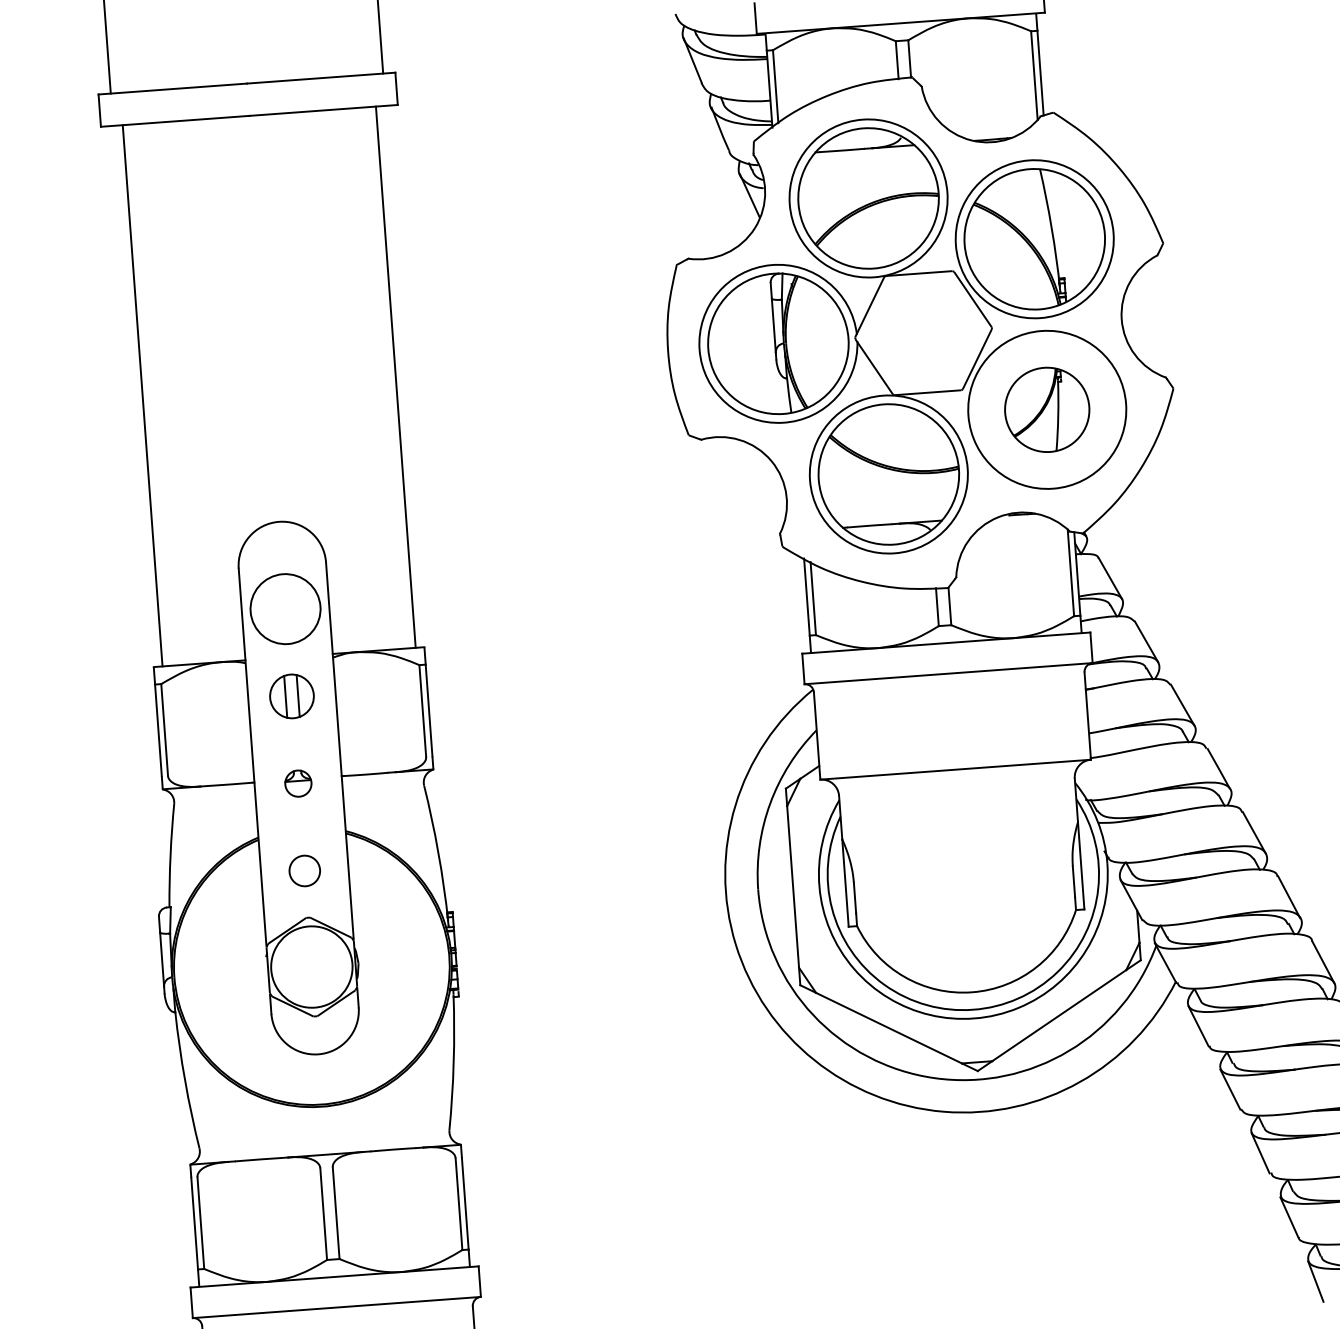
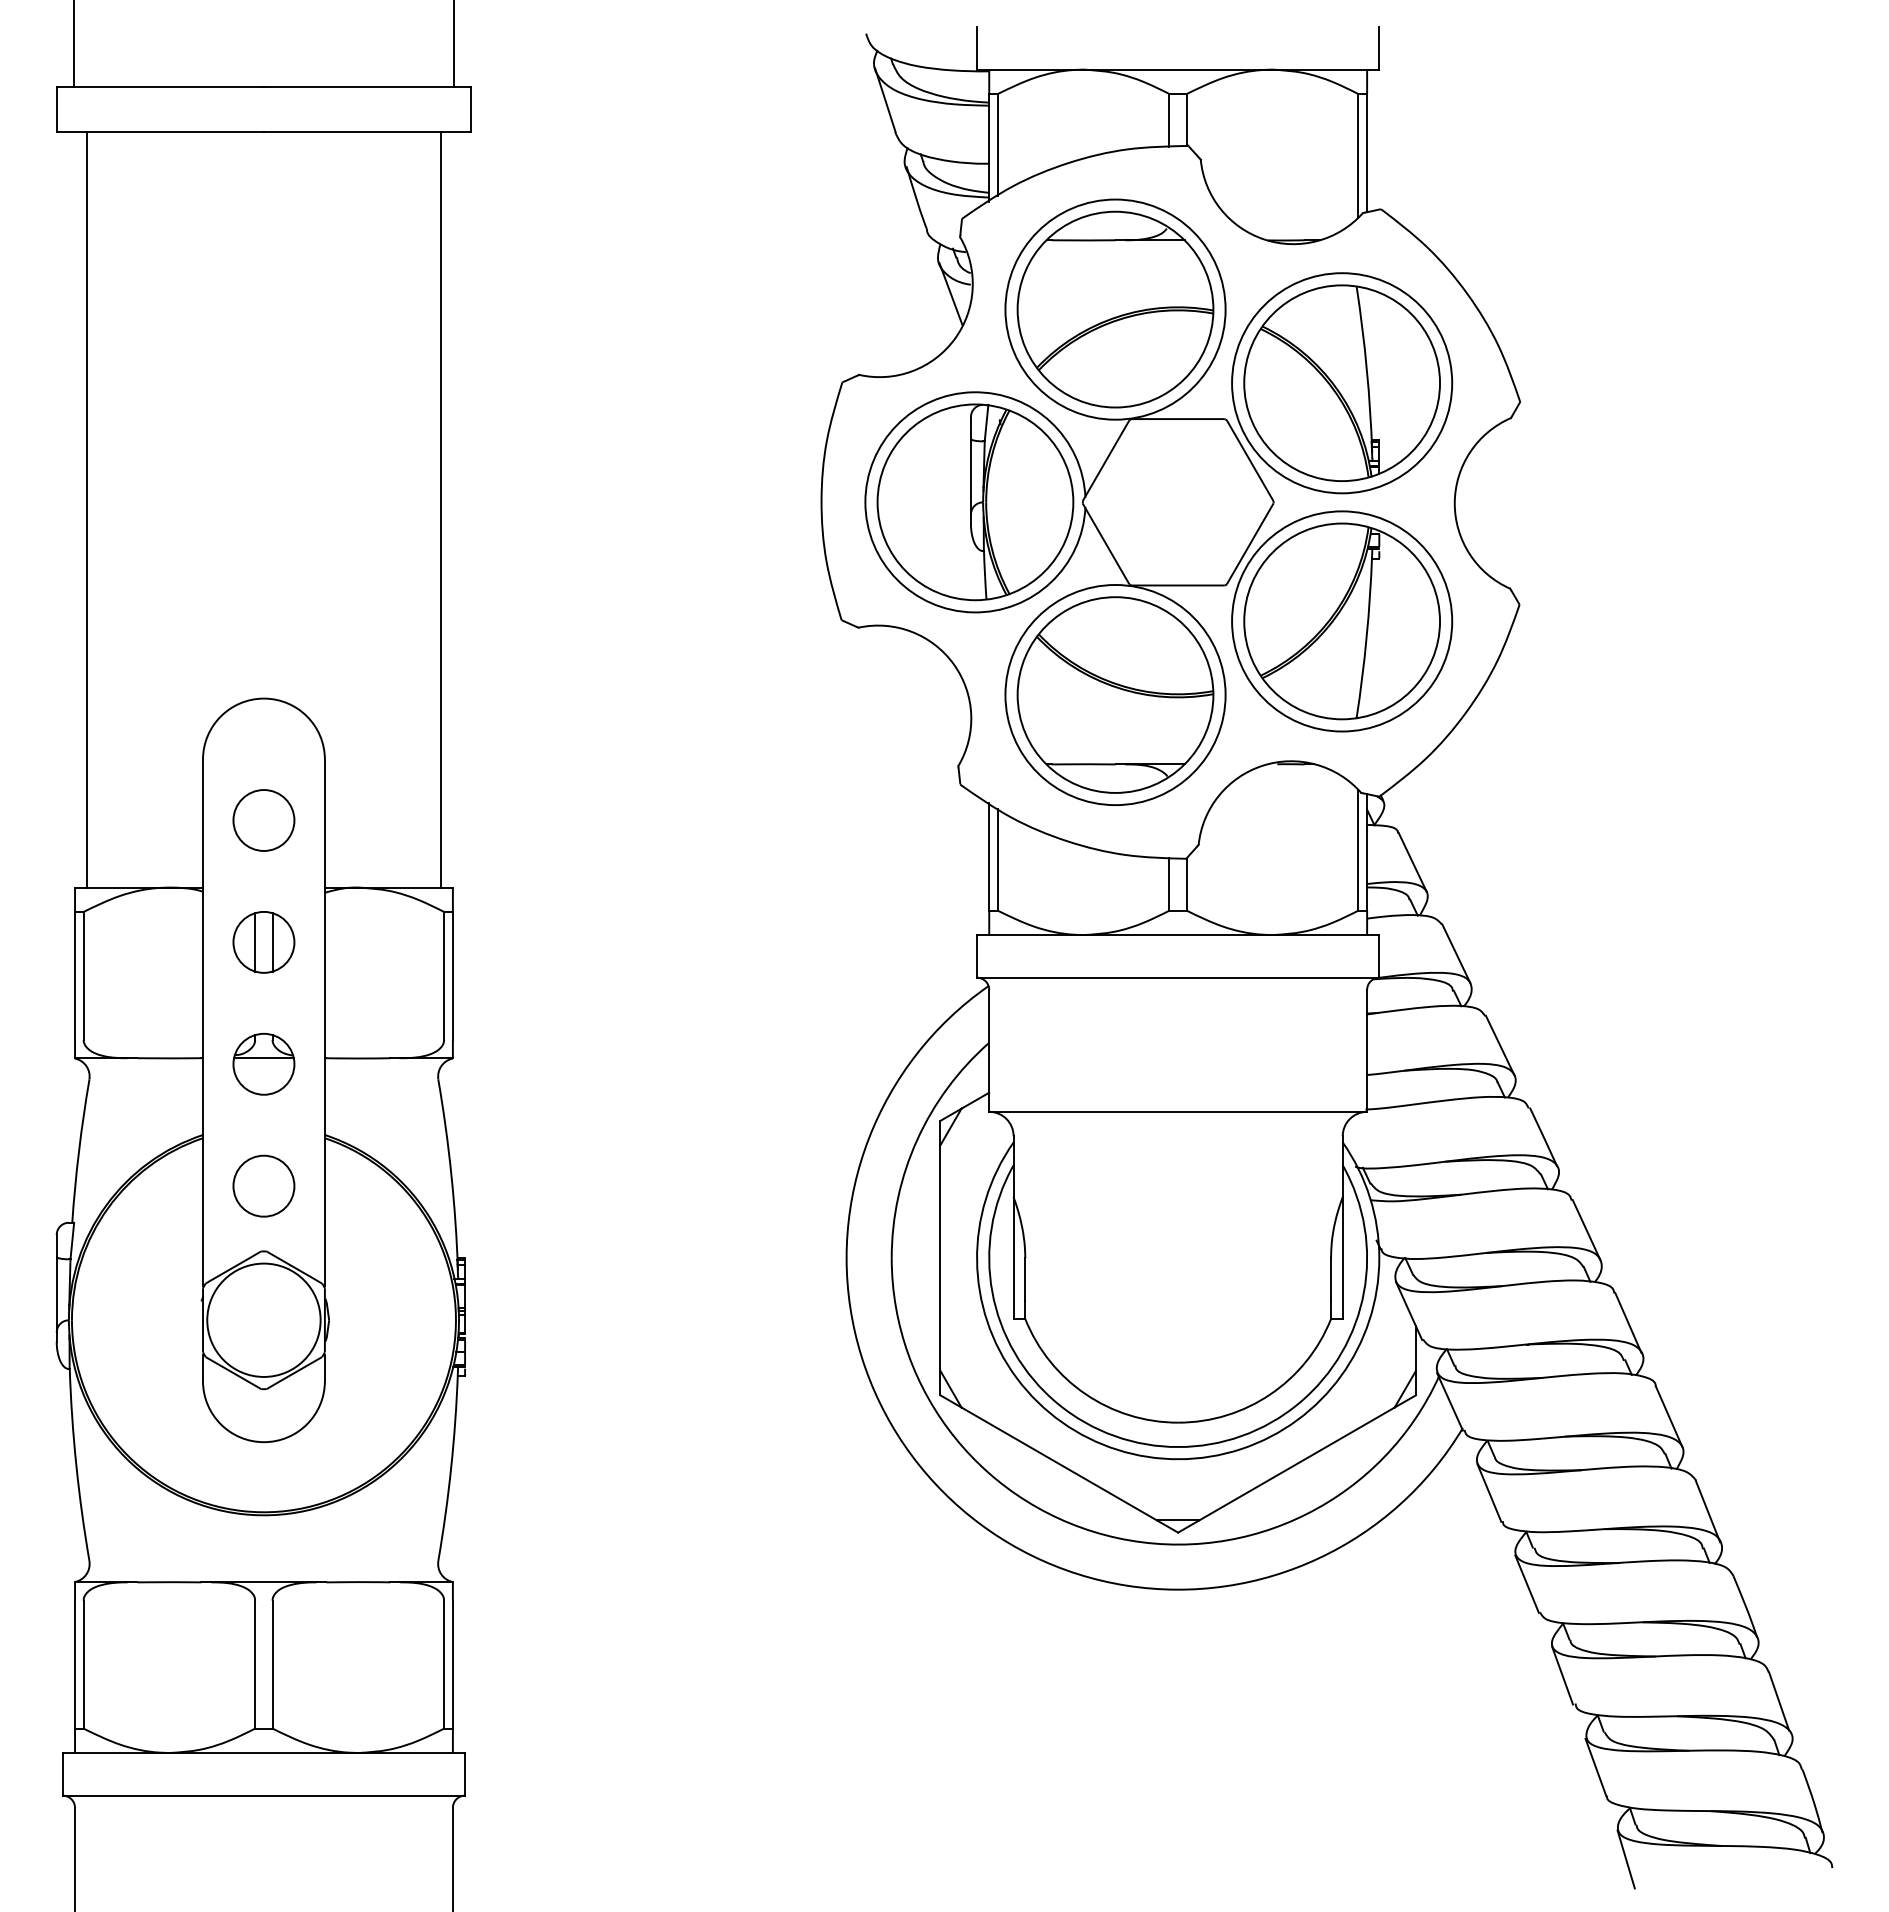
part: (1046, 409) -> (1341, 621), size x1.67
circle: (285, 609) -> (263, 820), size x0.62
part: (298, 783) -> (263, 1063), size x1.67
circle: (304, 870) -> (263, 1185), size x1.43

